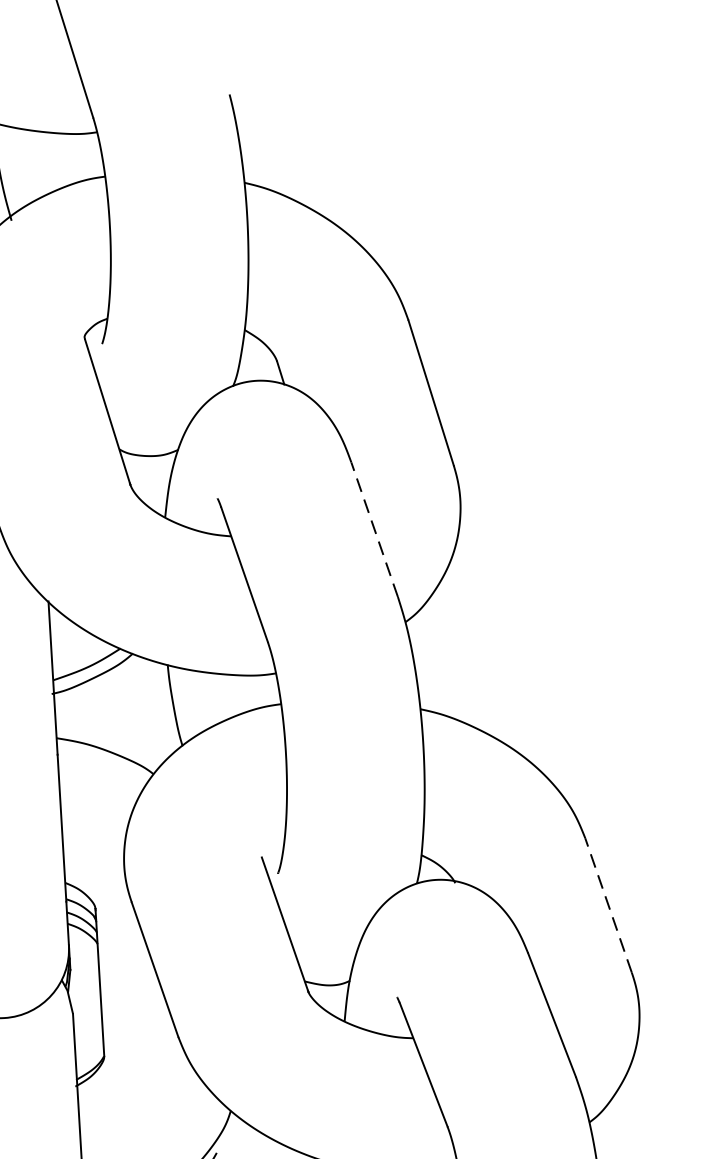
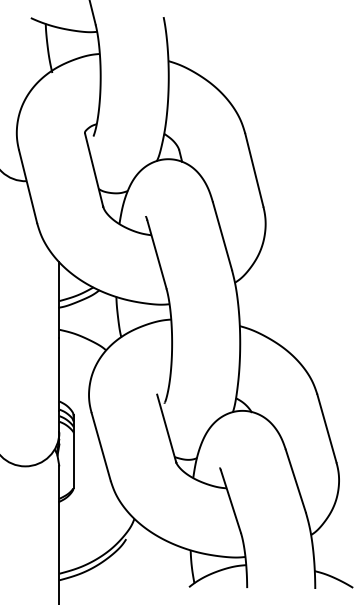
line: (374, 528) -> (222, 235), dashed -> solid
line: (607, 905) -> (326, 428), dashed -> solid

